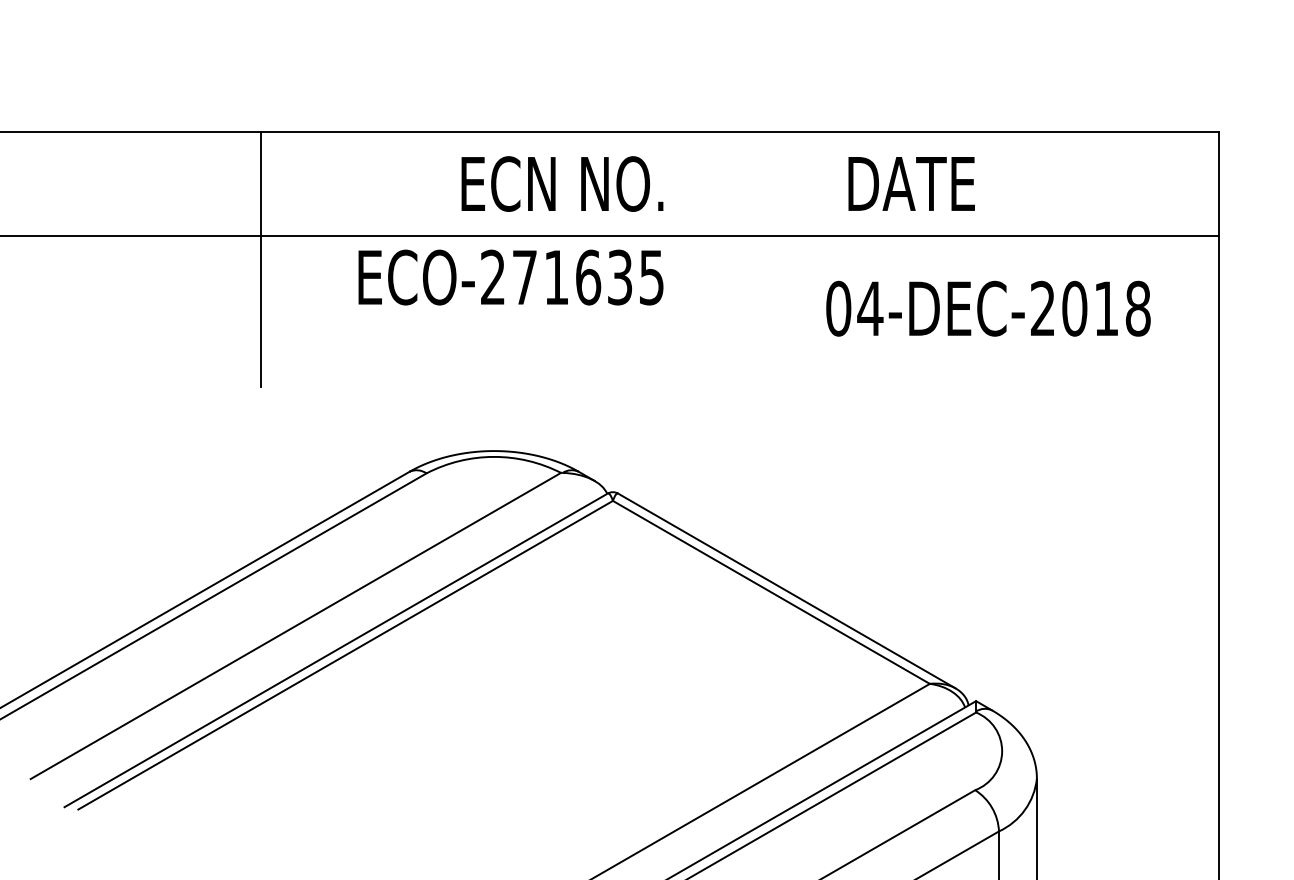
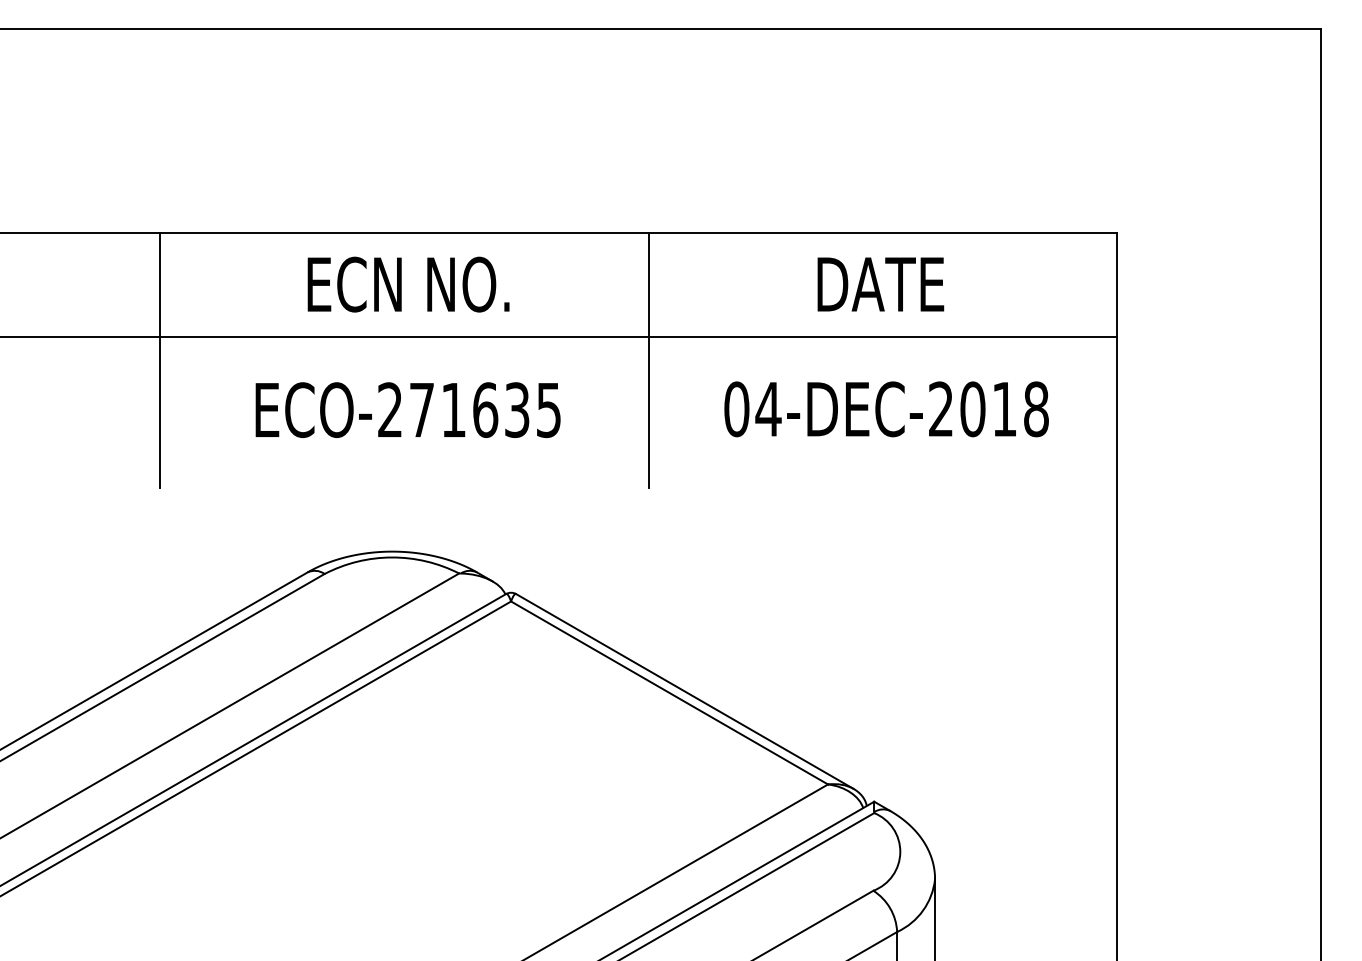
text: (562, 183) -> (408, 284), moved
text: (911, 183) -> (880, 284), moved
line: (750, 258) -> (648, 359), added
text: (510, 276) -> (407, 409), moved

